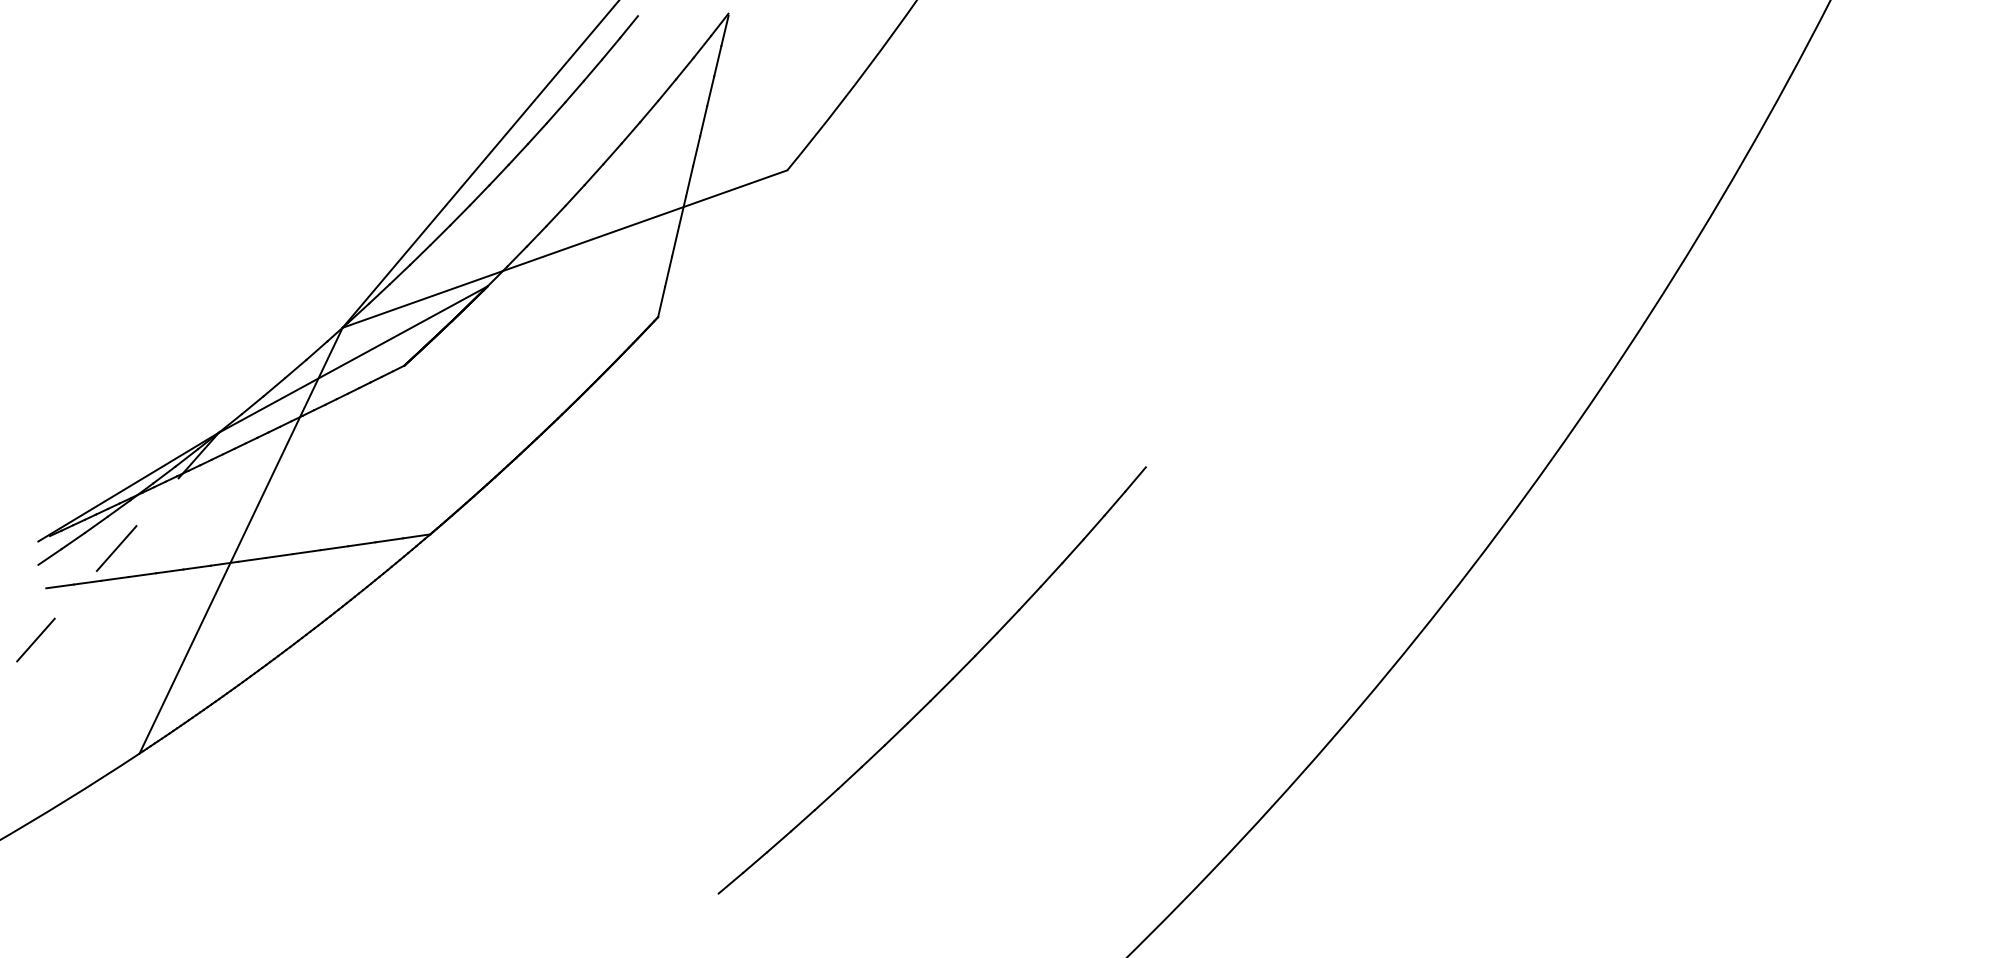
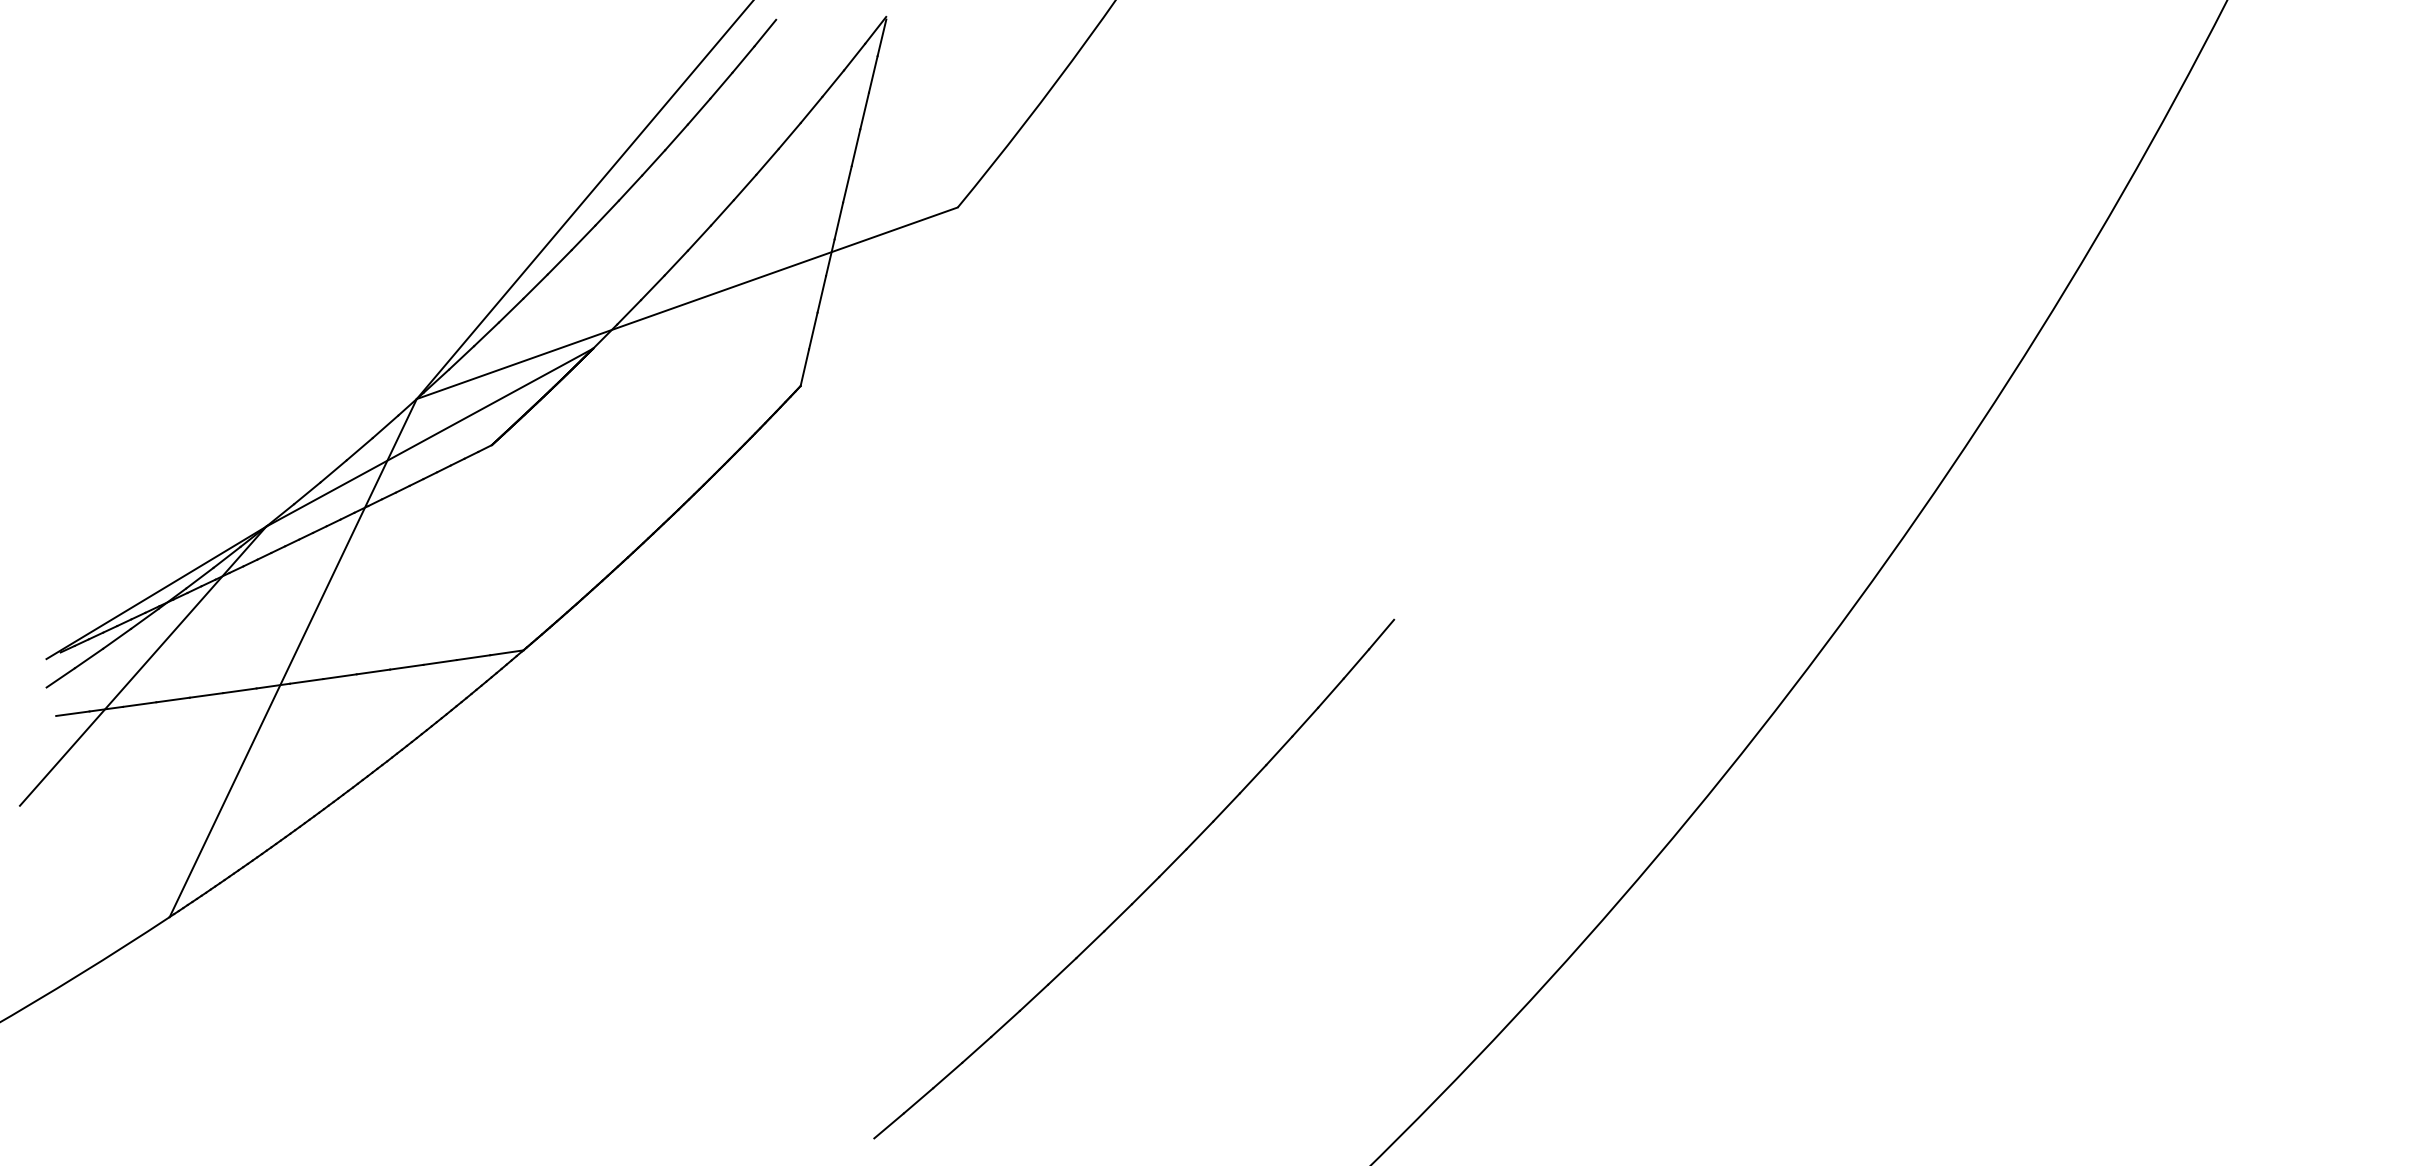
line: (117, 547) -> (142, 666), dashed -> solid
part: (941, 688) -> (1145, 889), moved

